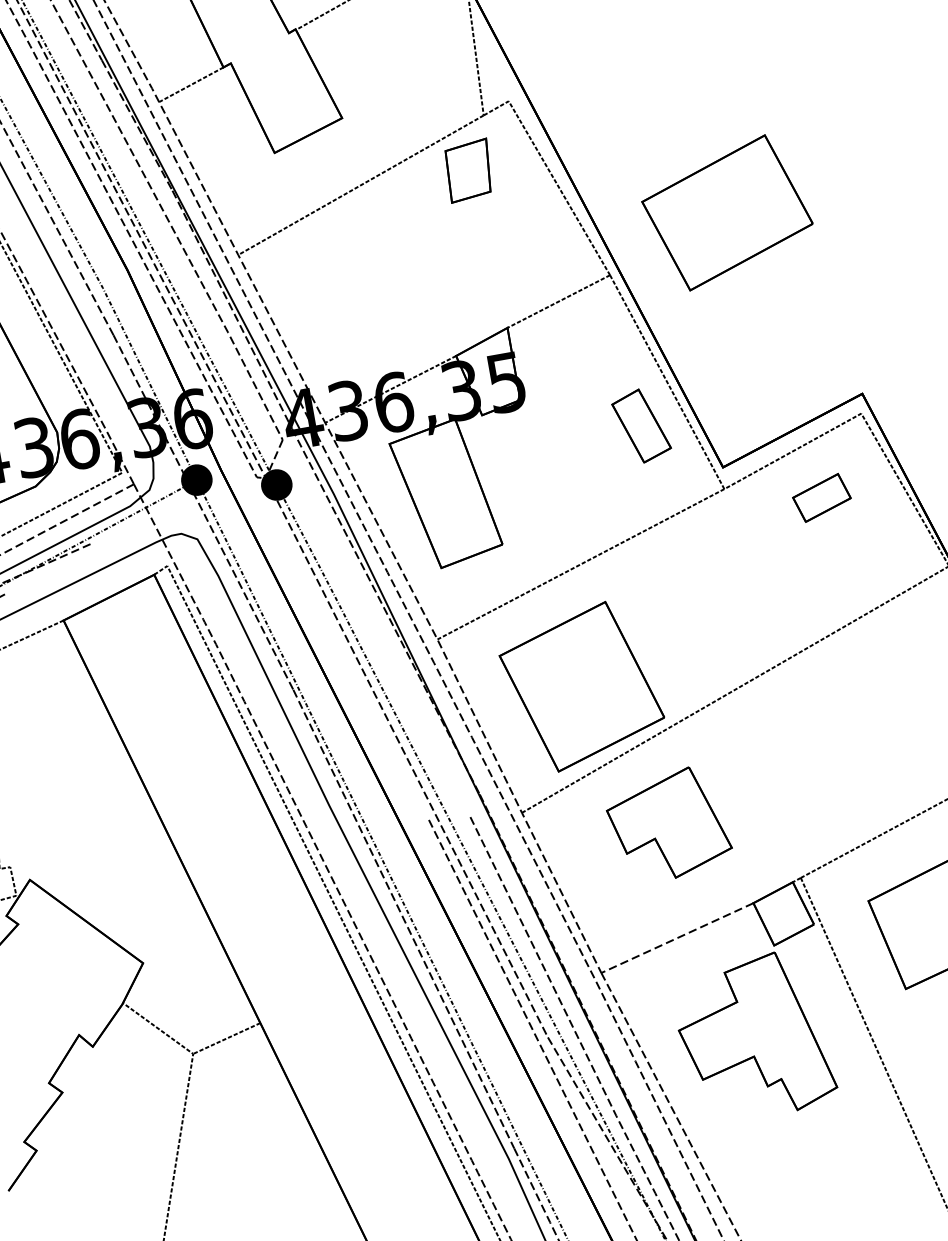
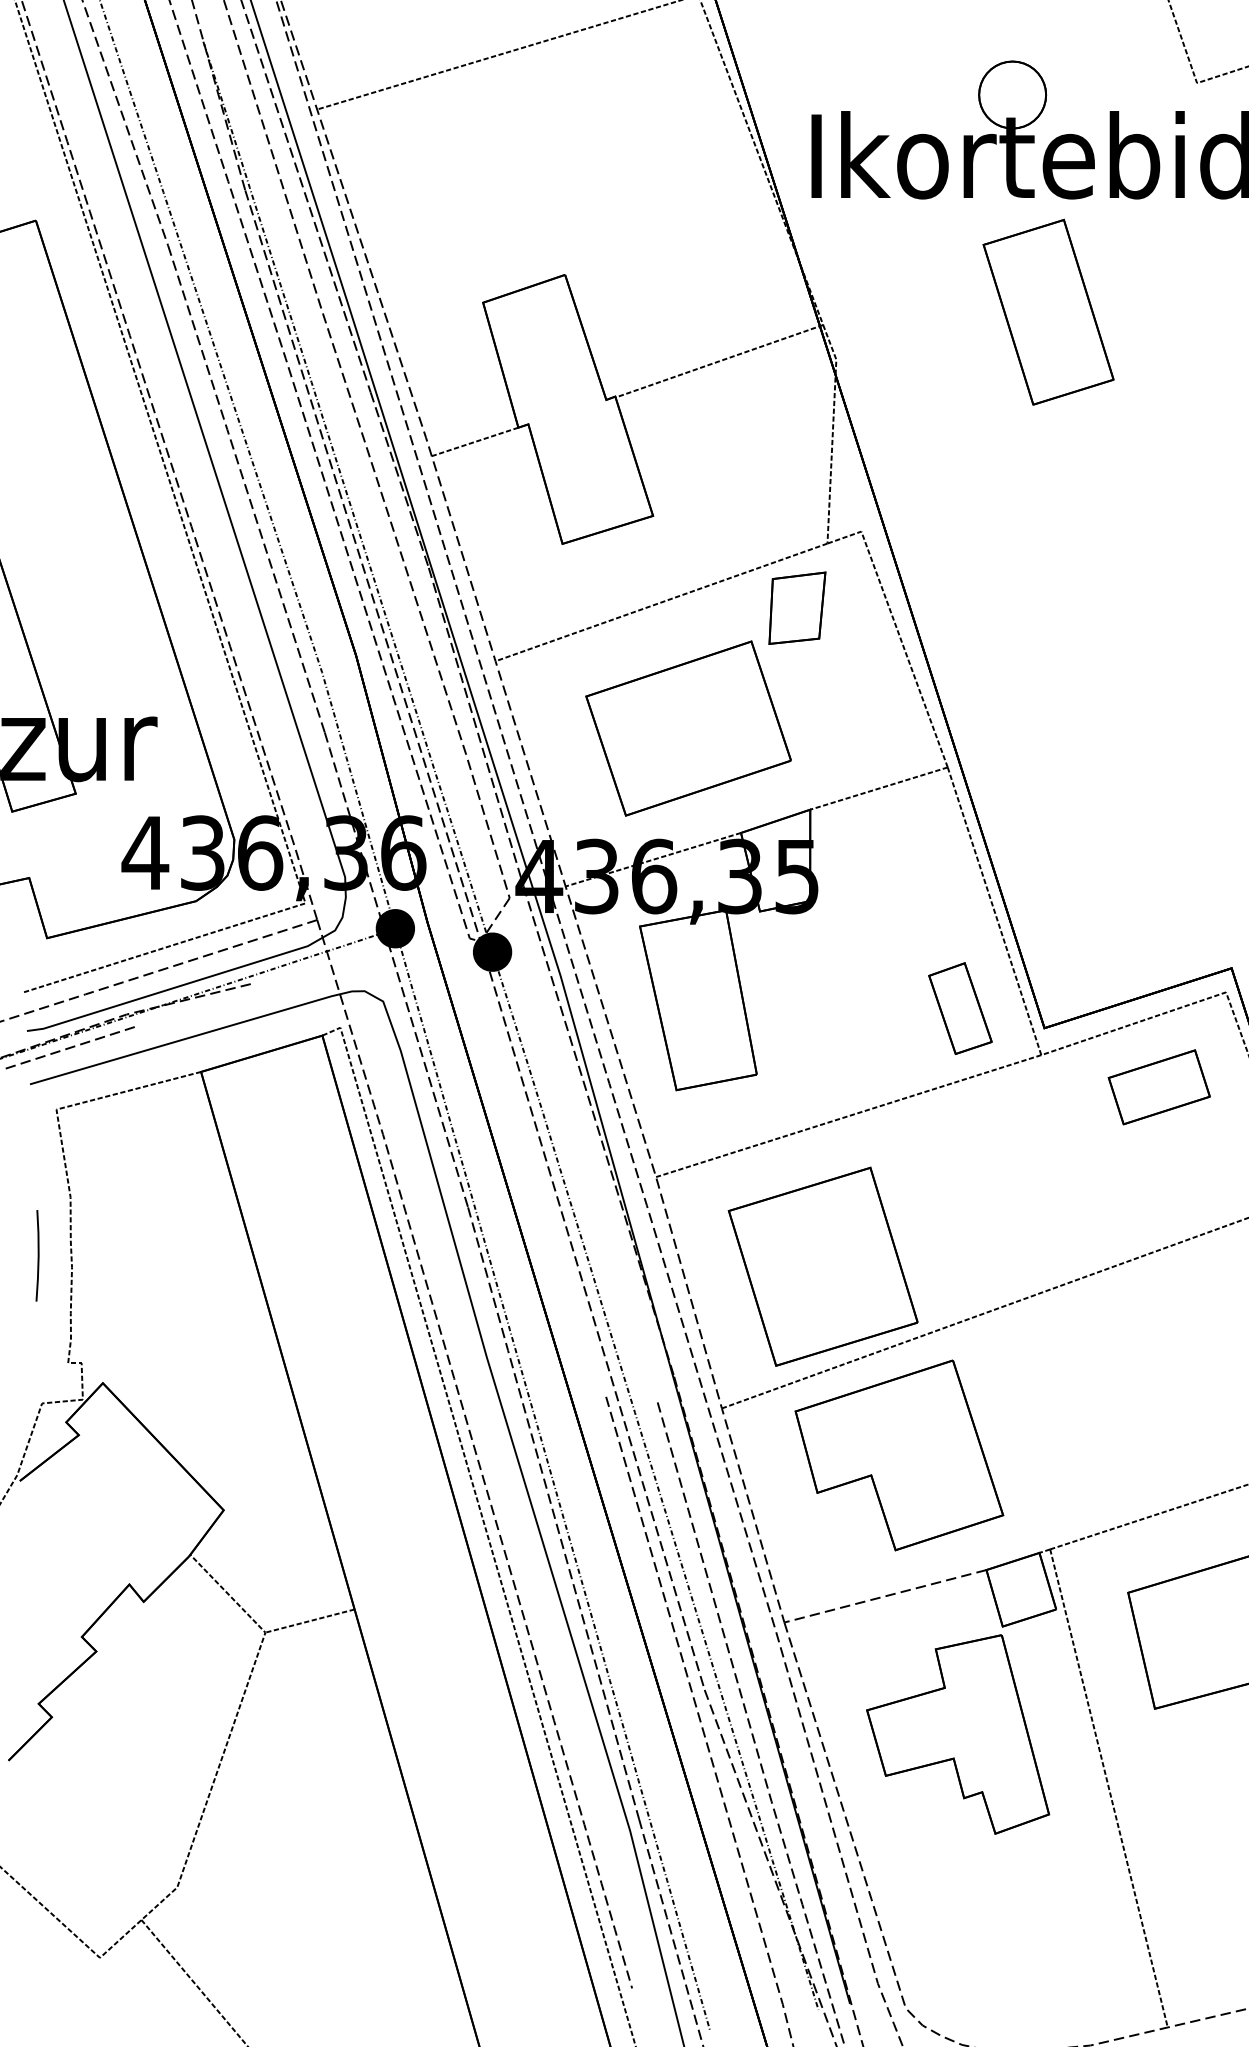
part: (727, 212) -> (688, 728), moved
part: (641, 425) -> (960, 1008), moved
part: (821, 498) -> (1158, 1087), size x1.43
part: (668, 825) -> (899, 1455), size x1.43

